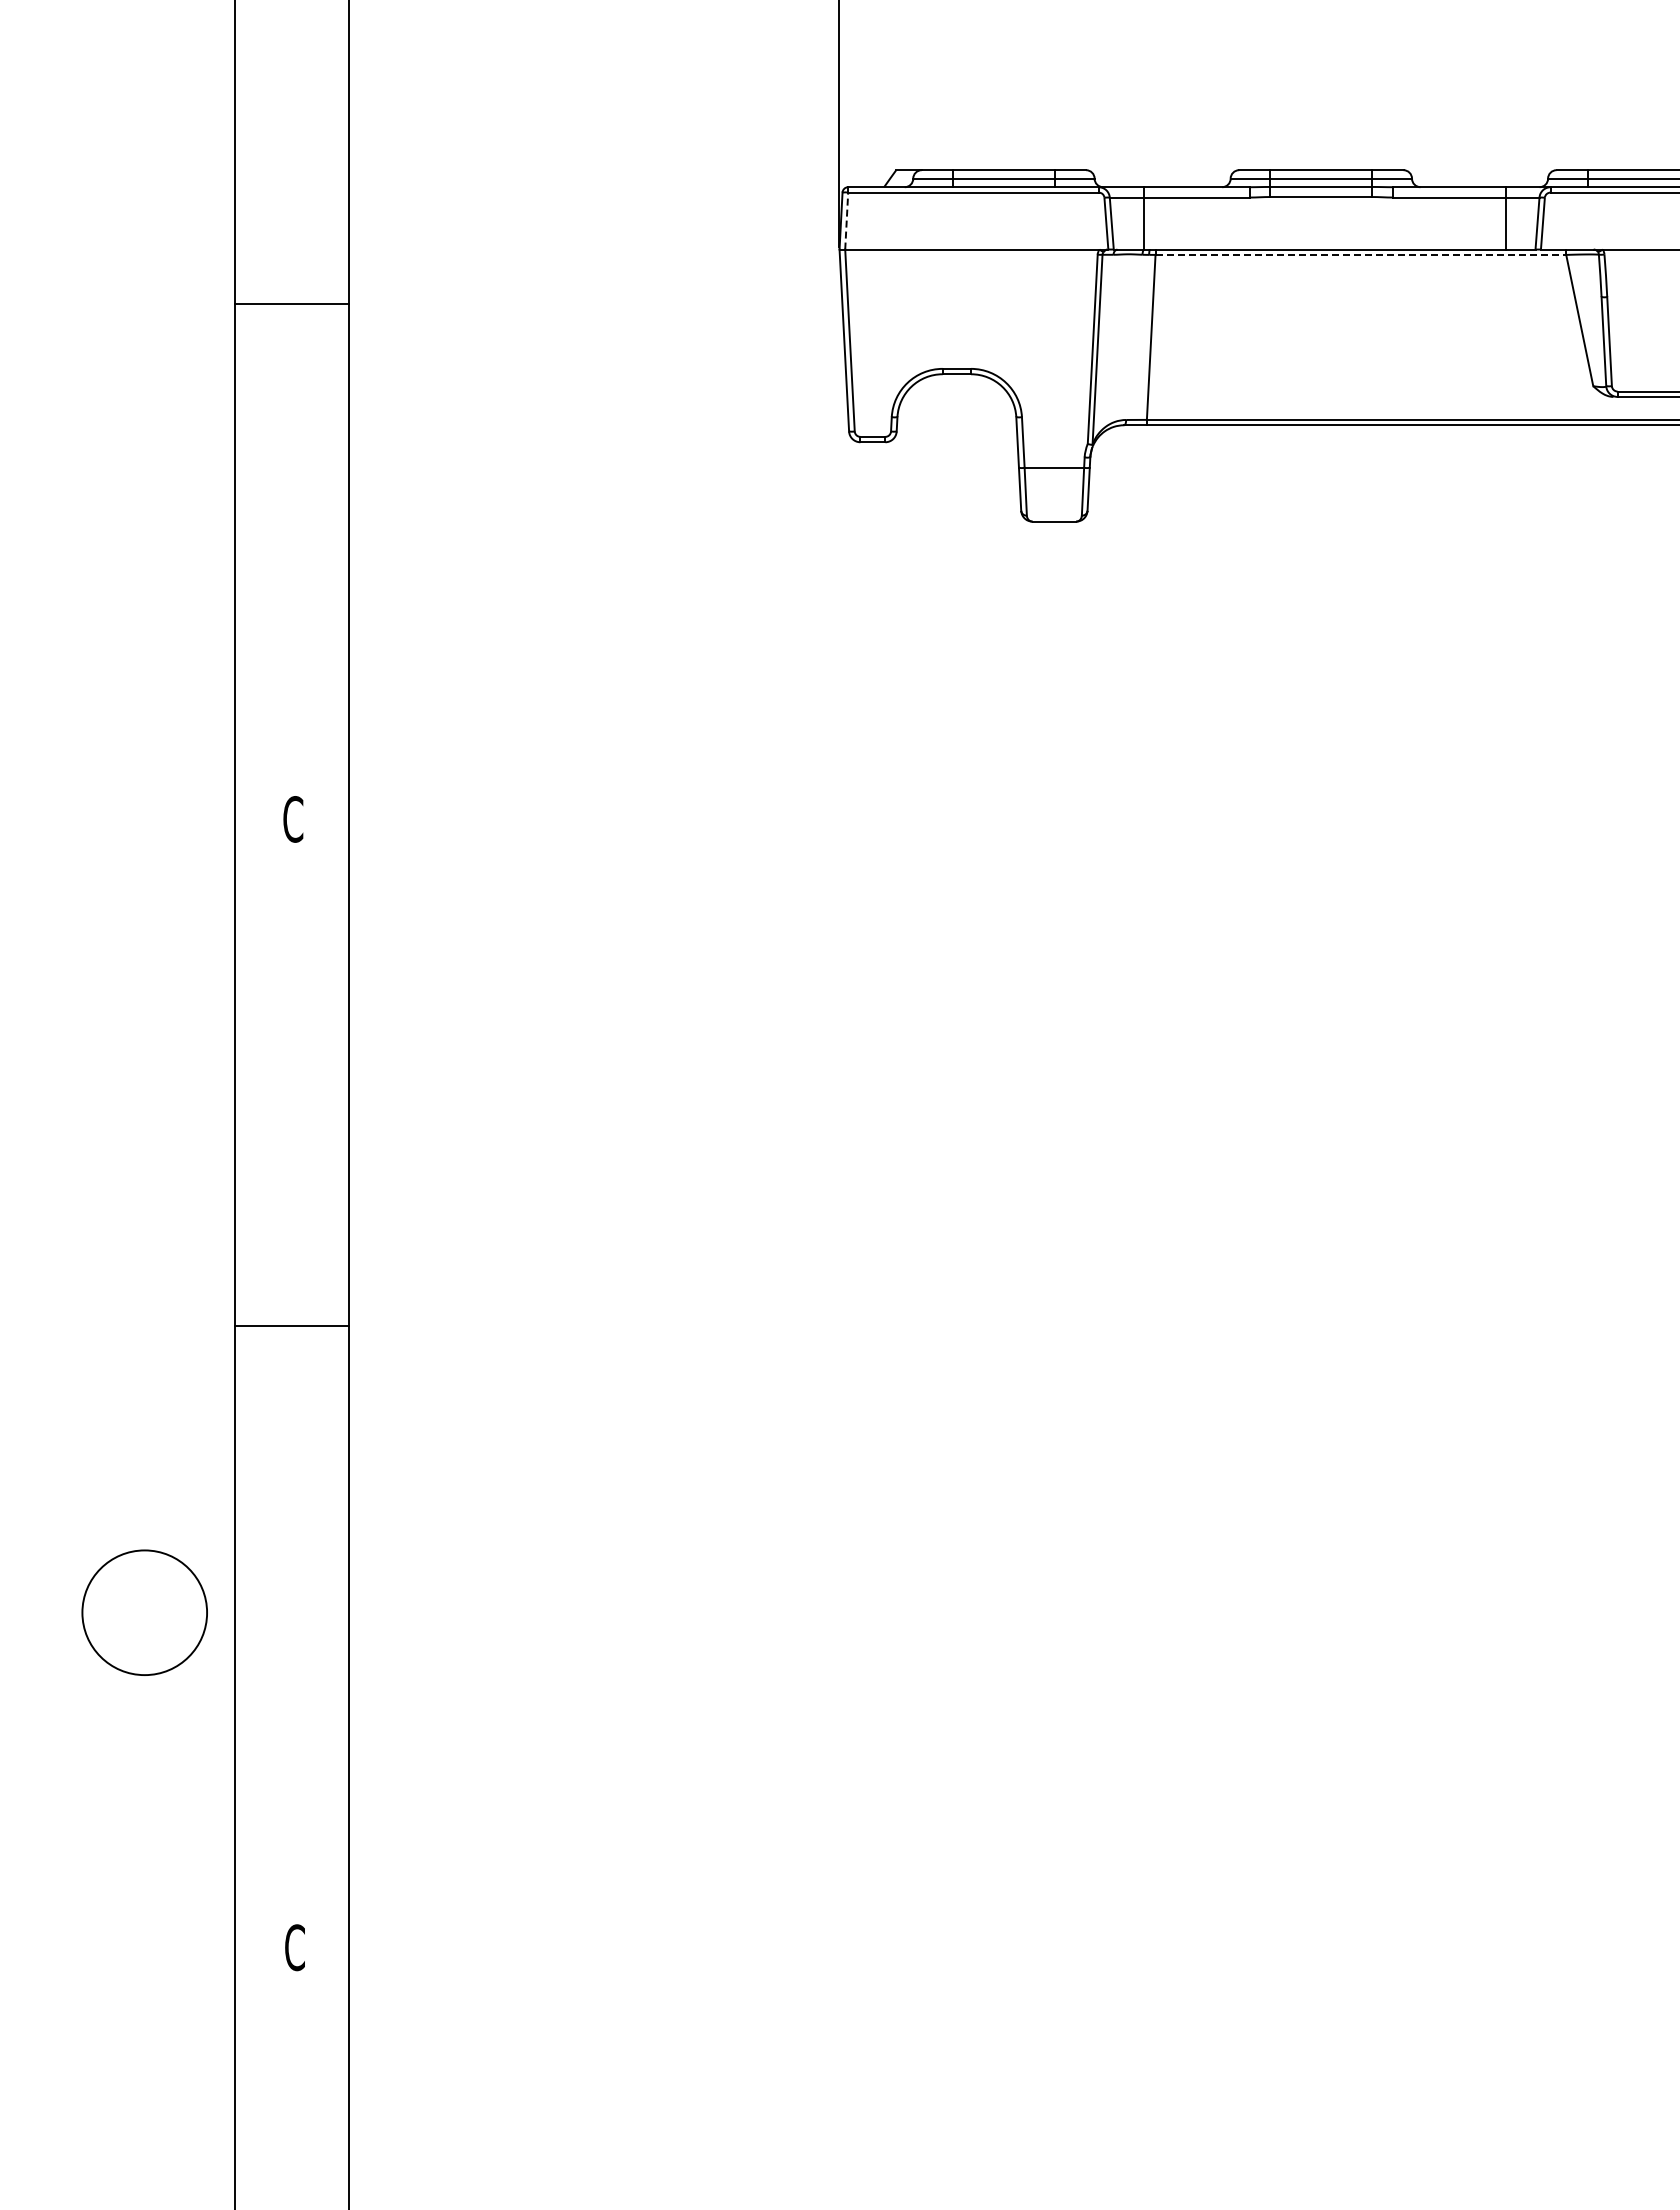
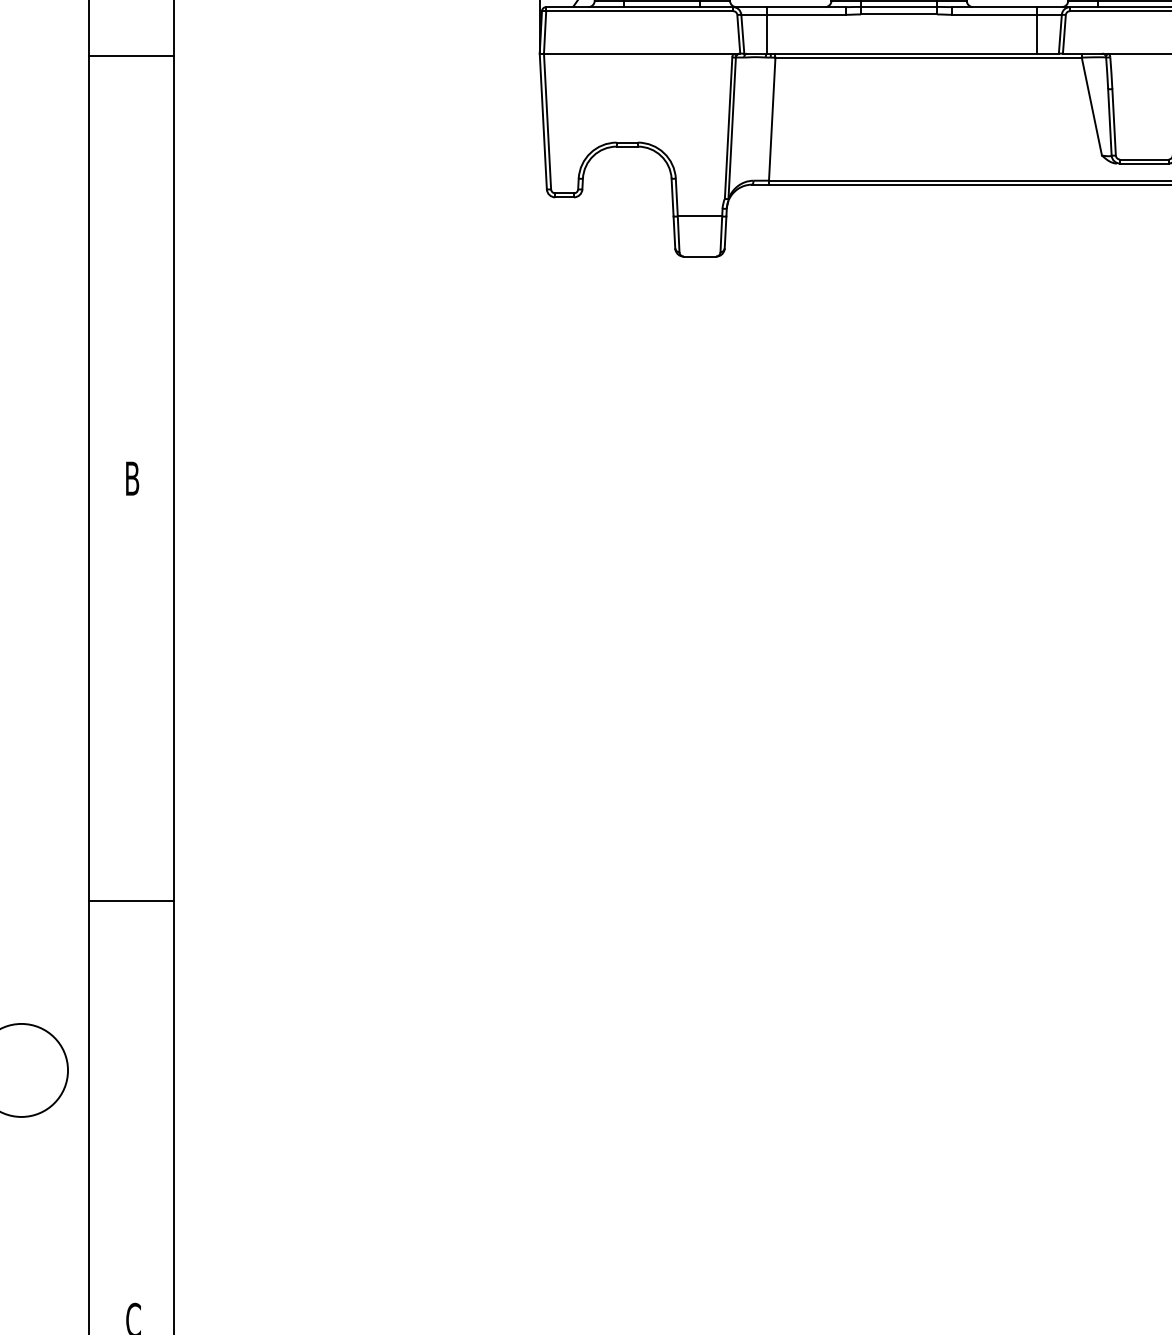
line: (846, 221) -> (544, 32), dashed -> solid
line: (1361, 254) -> (929, 57), dashed -> solid
line: (291, 304) -> (130, 55), moved
text: (293, 819) -> (132, 478), C -> B
line: (291, 1326) -> (130, 901), moved

